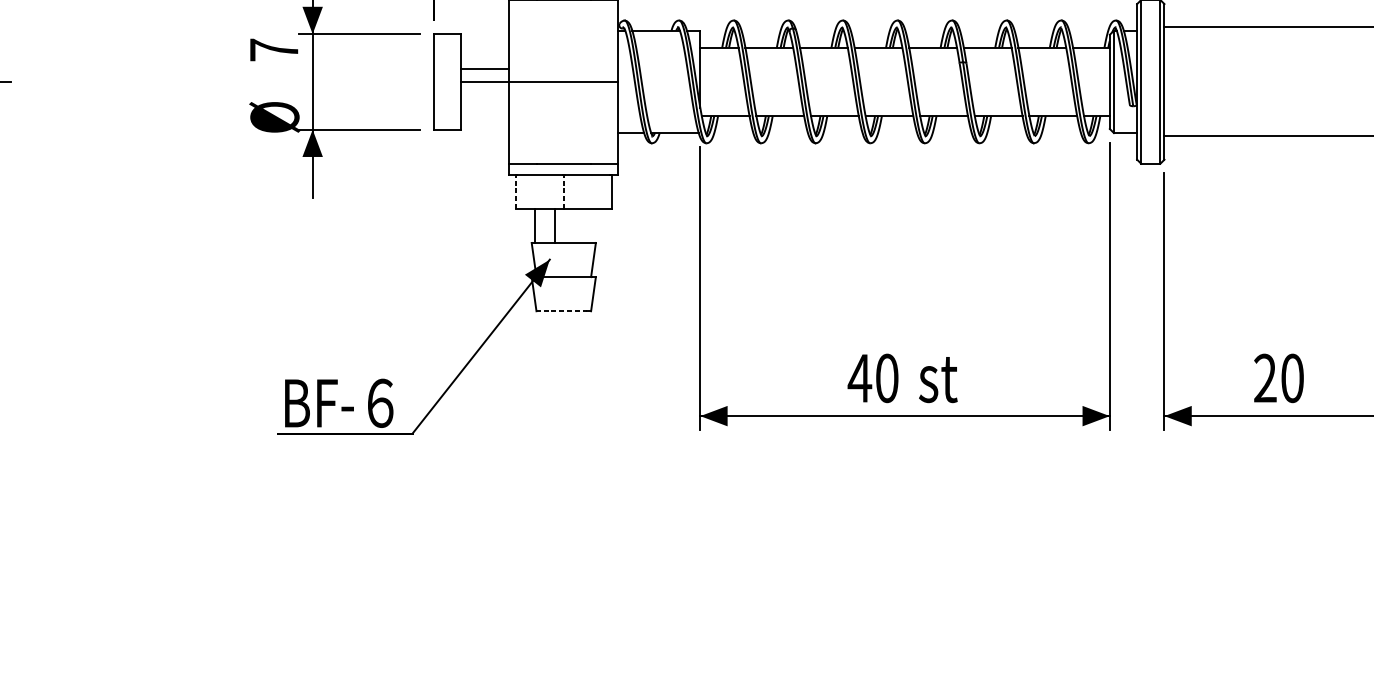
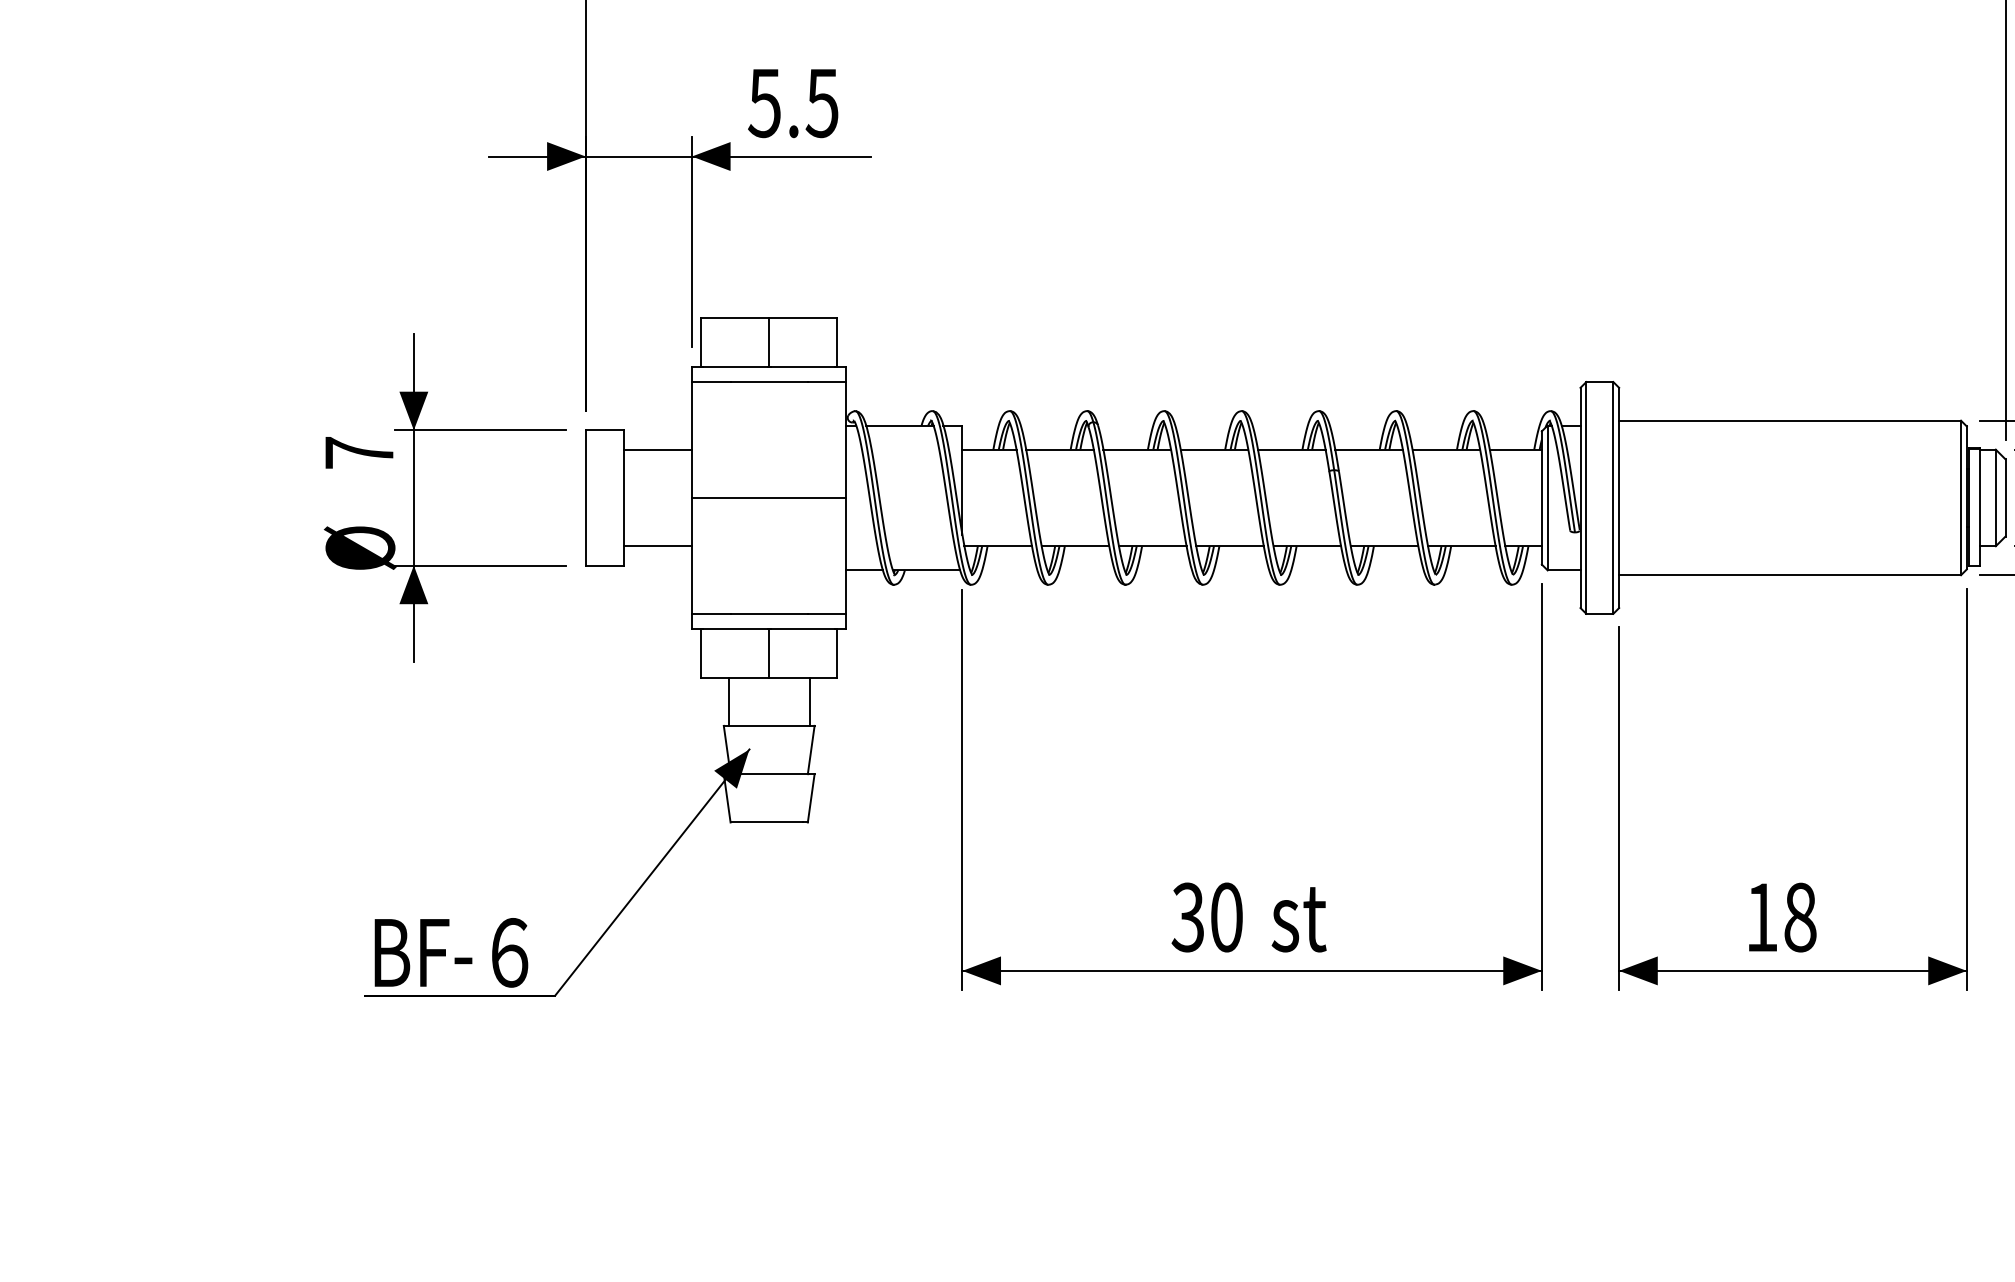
line: (484, 69) -> (657, 546), moved
line: (484, 82) -> (657, 449), moved
line: (515, 191) -> (701, 652), dashed -> solid
line: (564, 191) -> (769, 652), dashed -> solid
line: (554, 225) -> (809, 701), moved
line: (561, 311) -> (766, 822), dashed -> solid
text: (859, 378) -> (1187, 917), 40 -> 30
text: (1279, 378) -> (1781, 917), 20 -> 18

